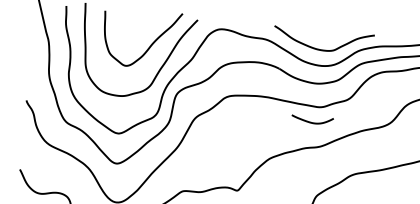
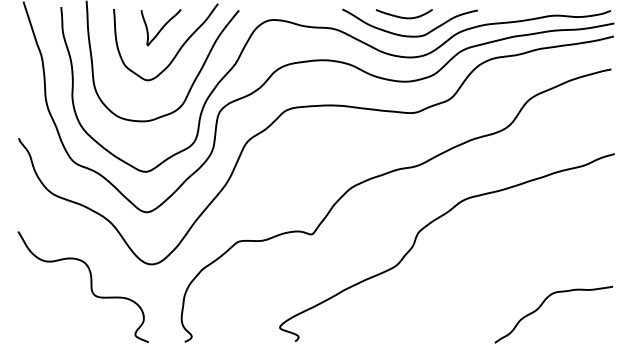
curve: (139, 27) -> (161, 27), added
curve: (311, 121) -> (402, 16), moved

